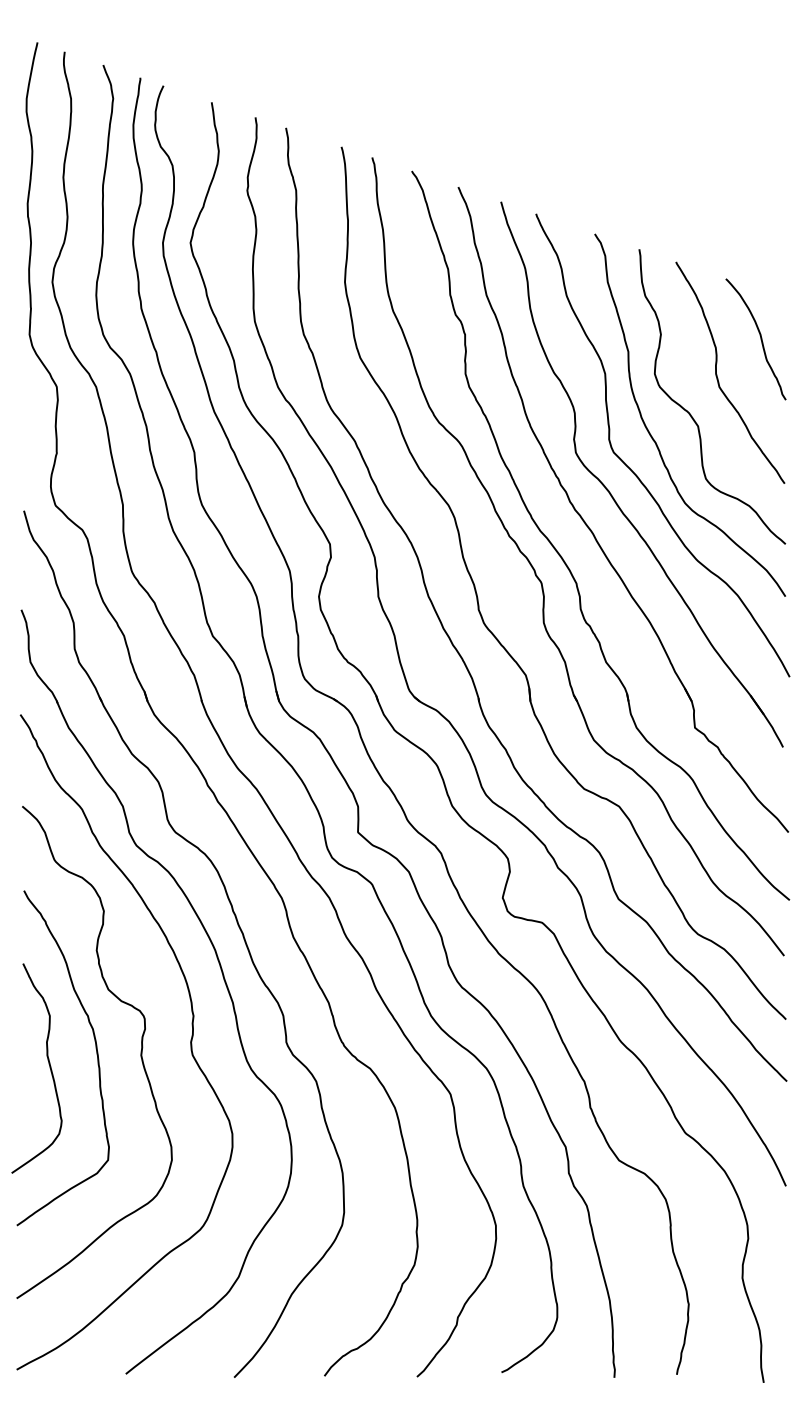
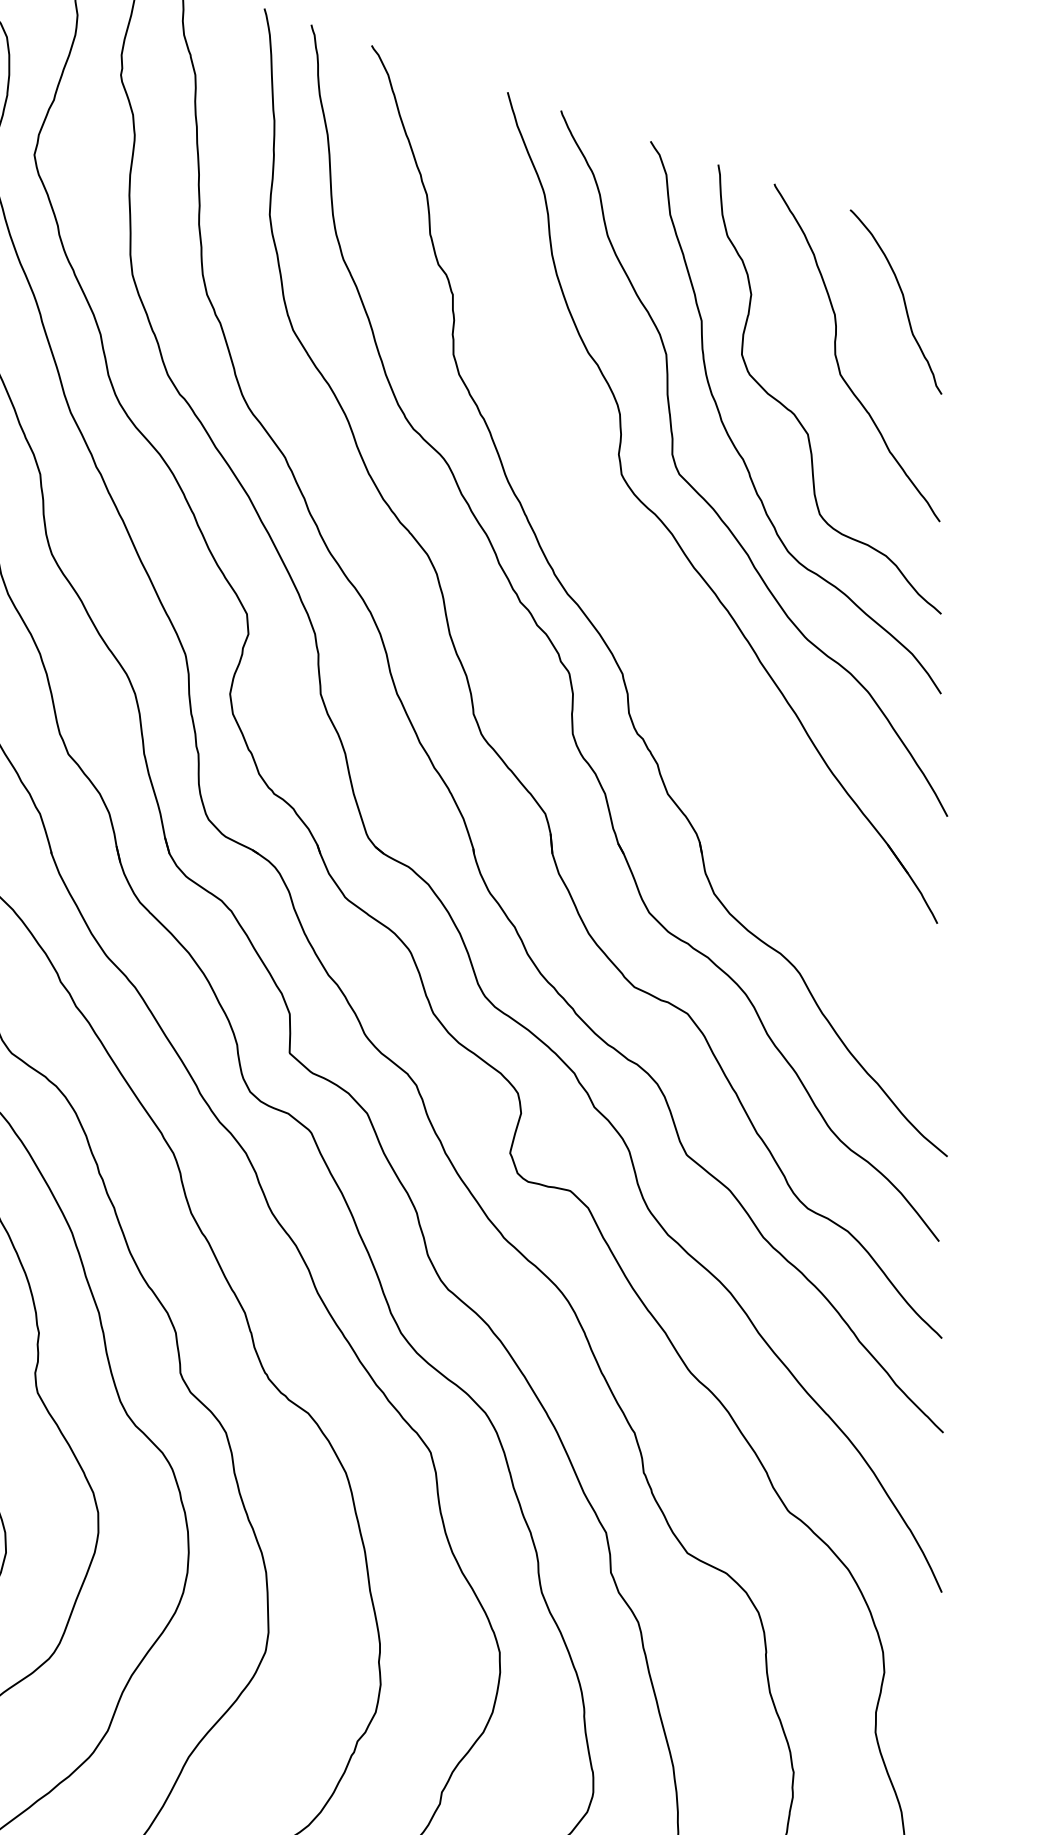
part: (591, 529) -> (645, 591), removed

